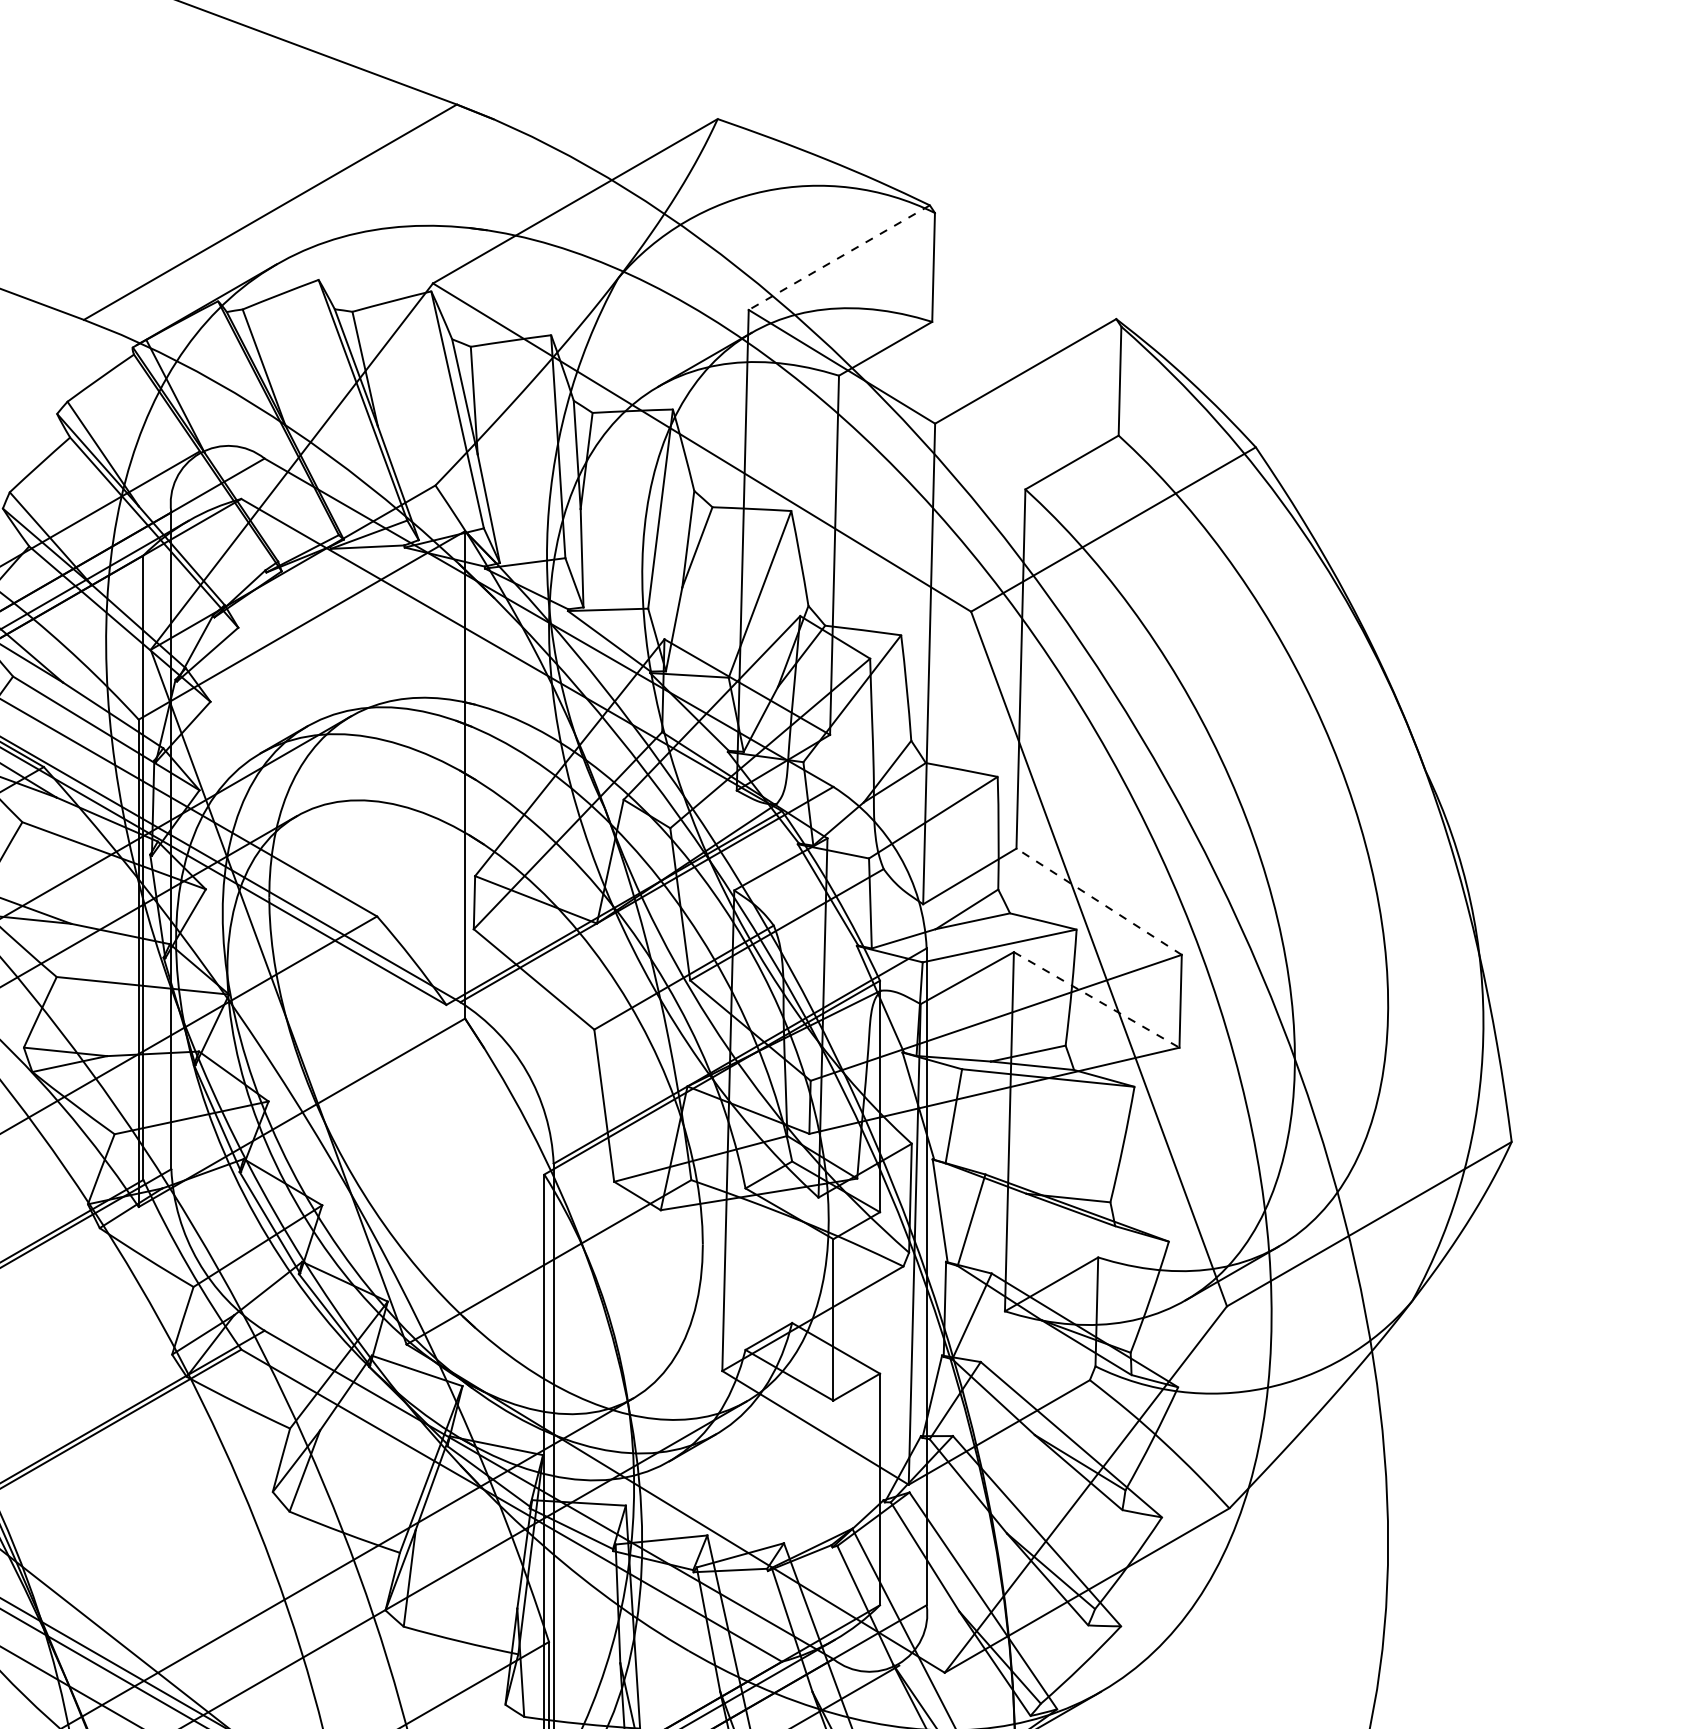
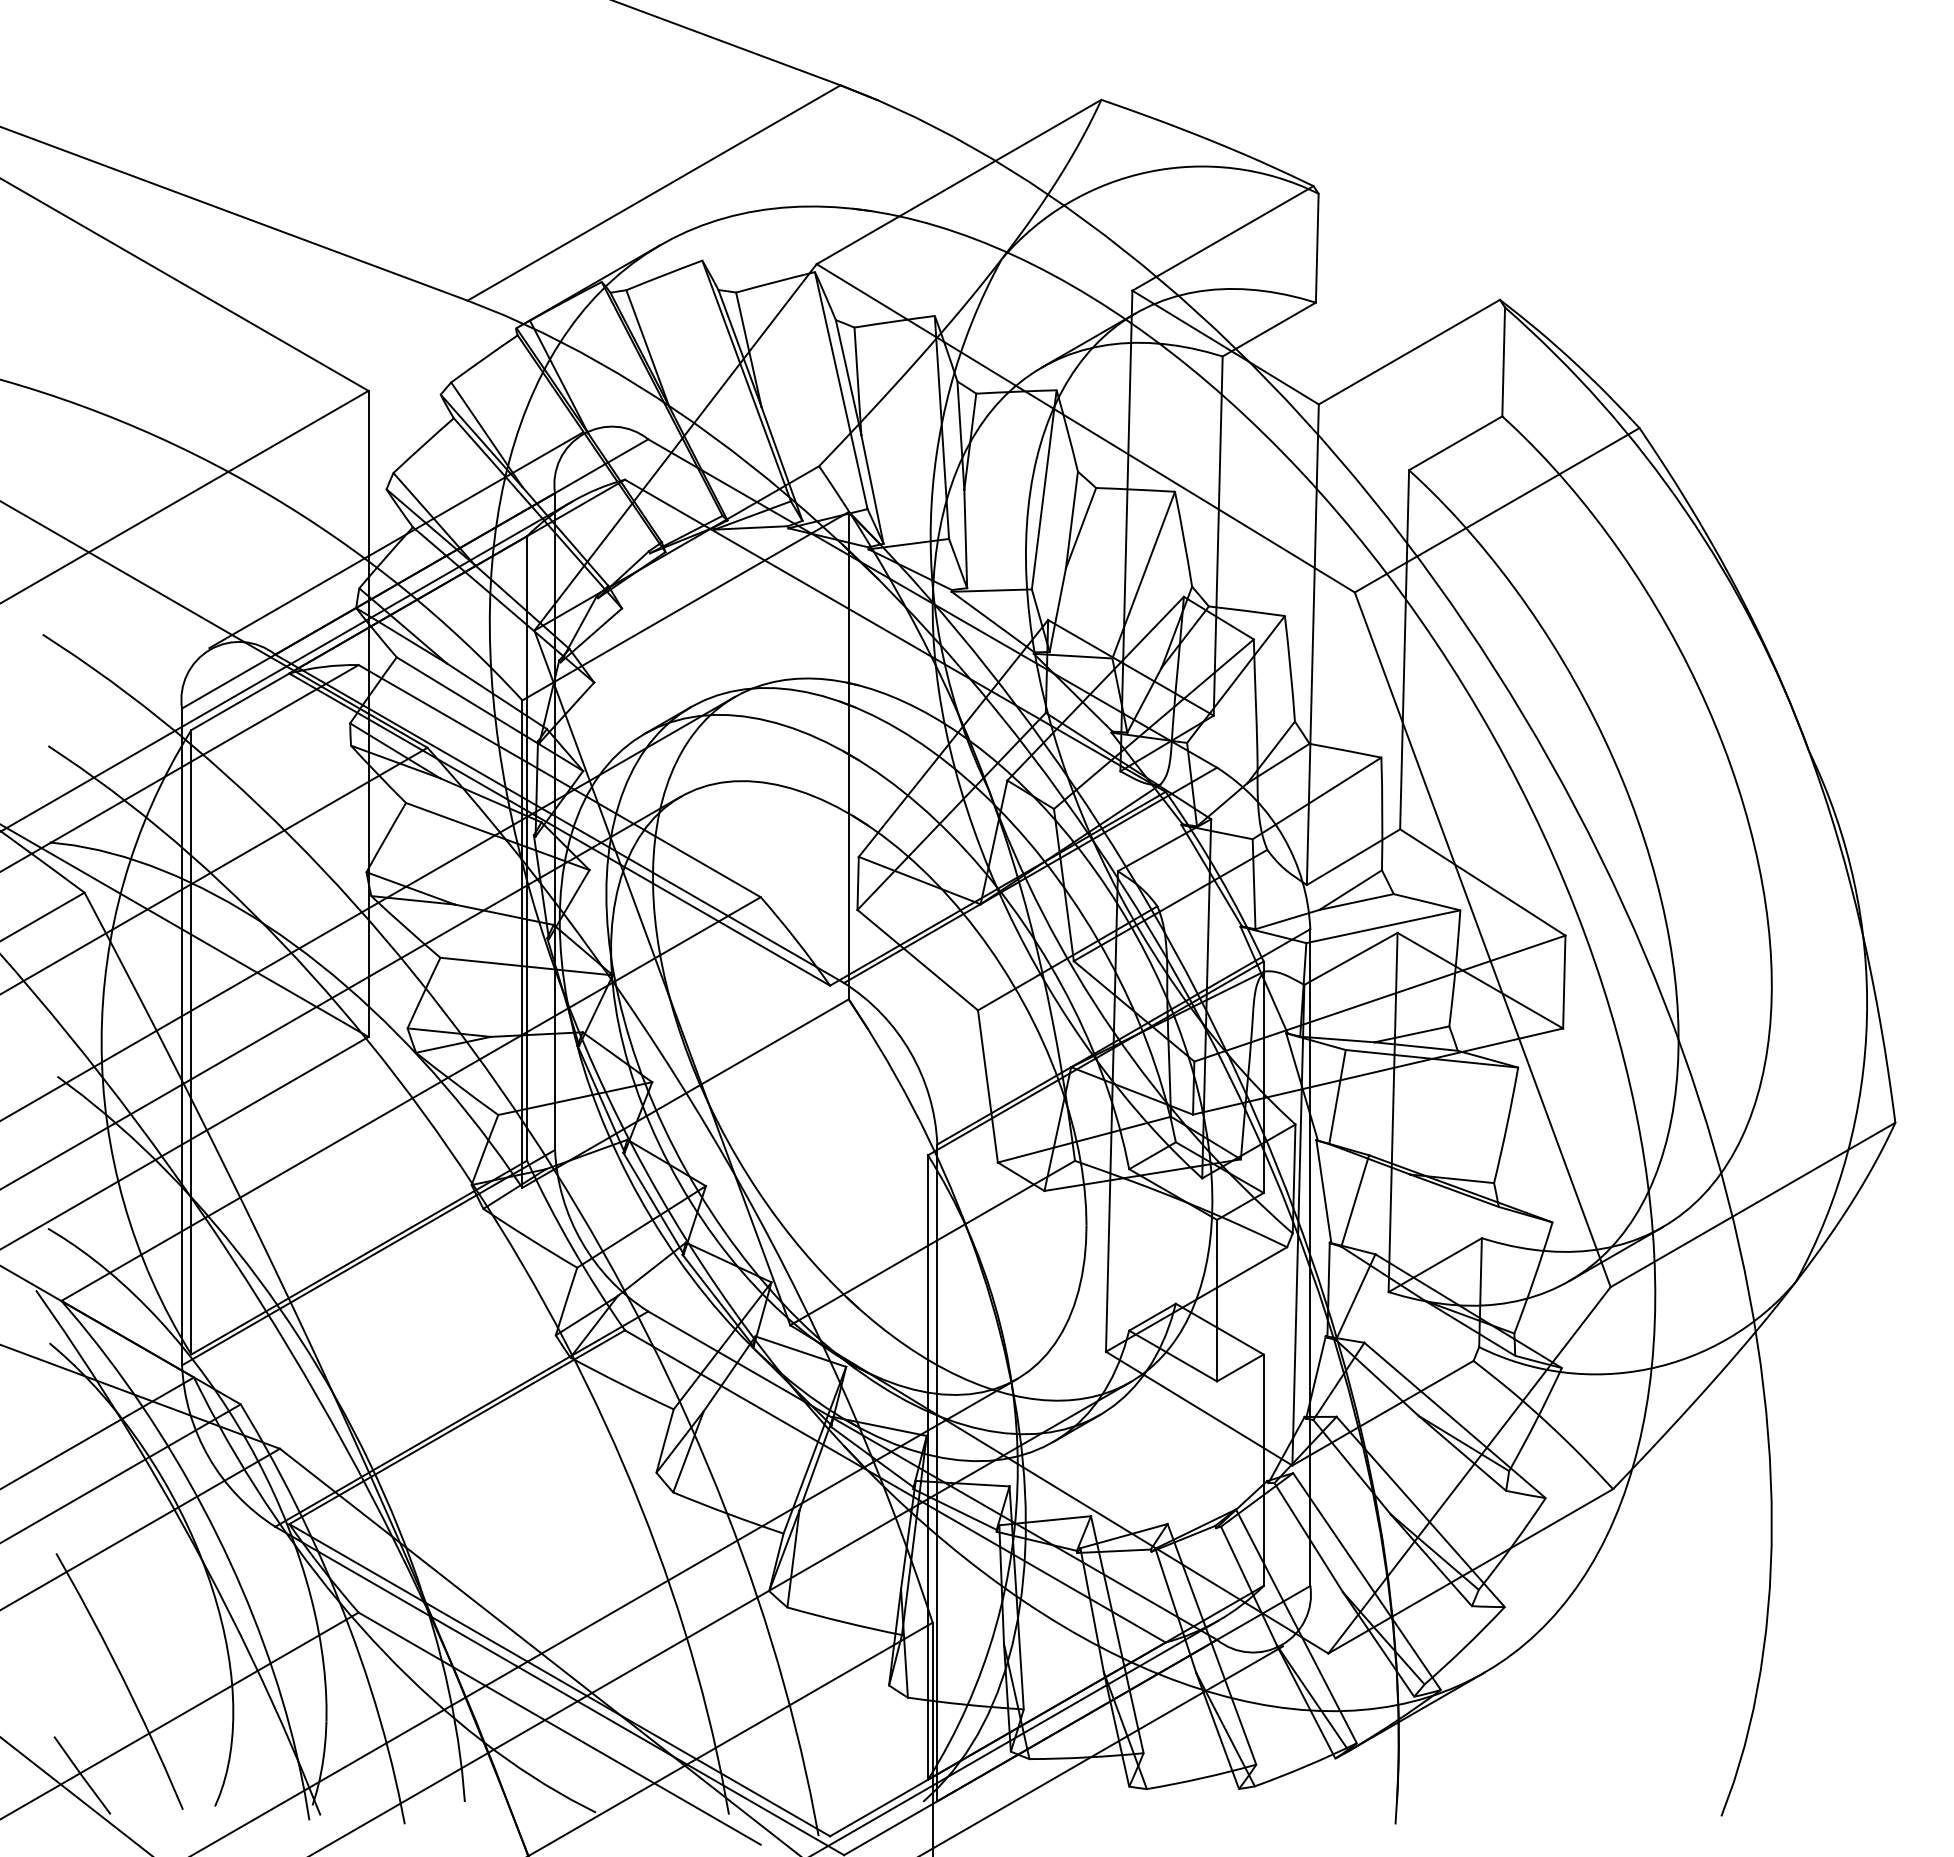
line: (838, 257) -> (1222, 238), dashed -> solid
line: (1098, 901) -> (1482, 882), dashed -> solid
line: (1096, 999) -> (1480, 980), dashed -> solid

